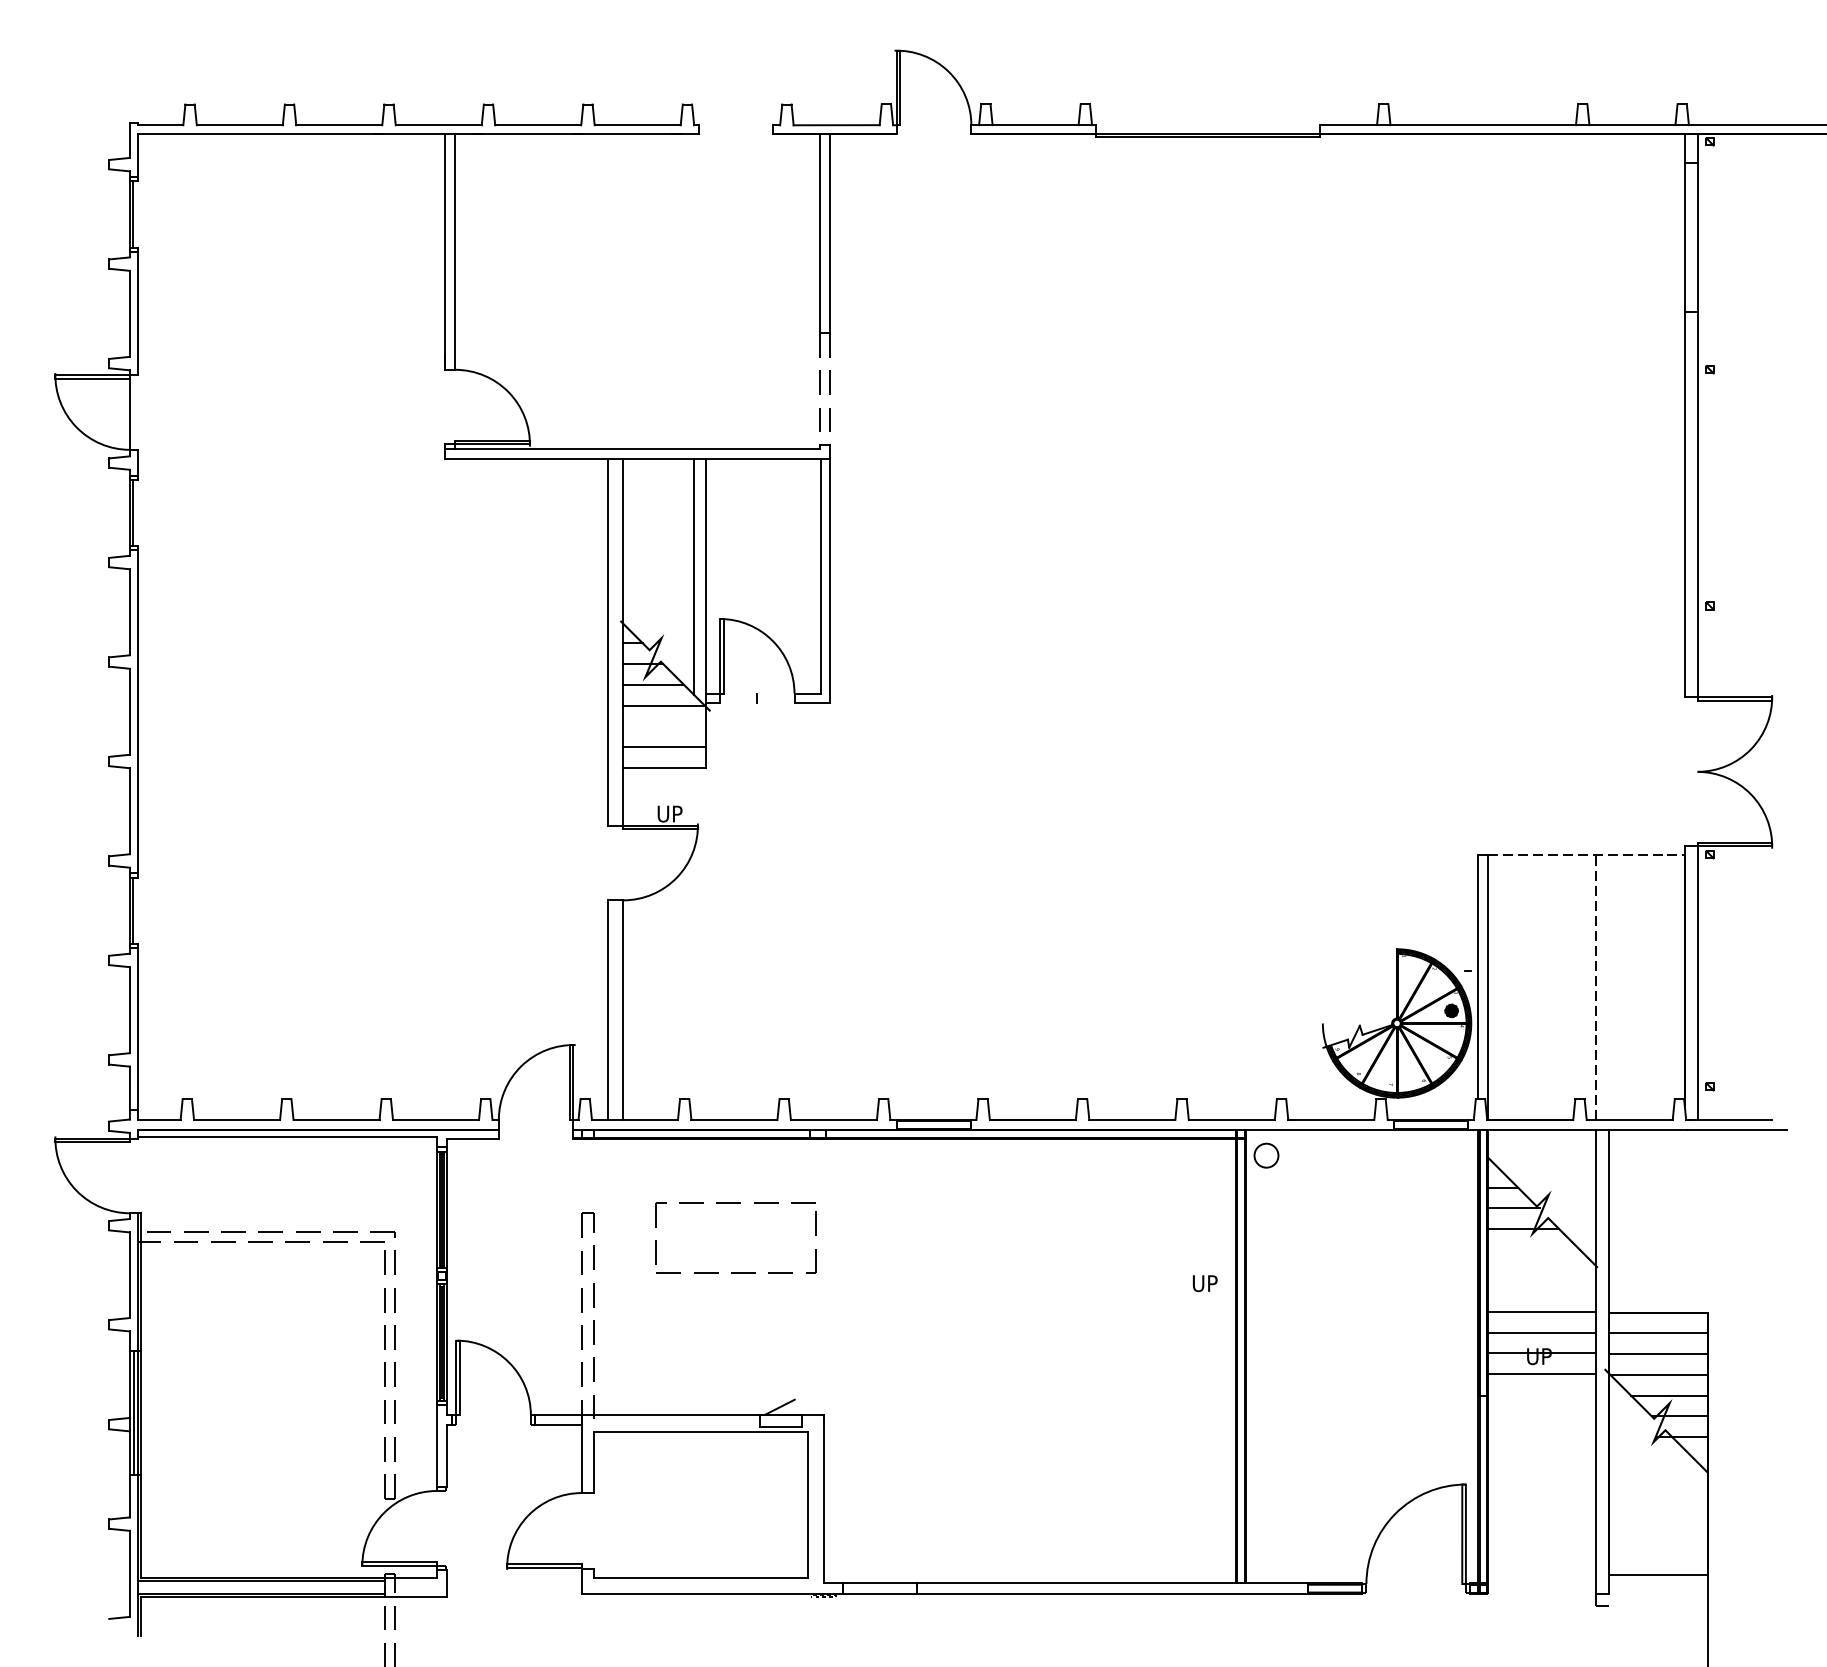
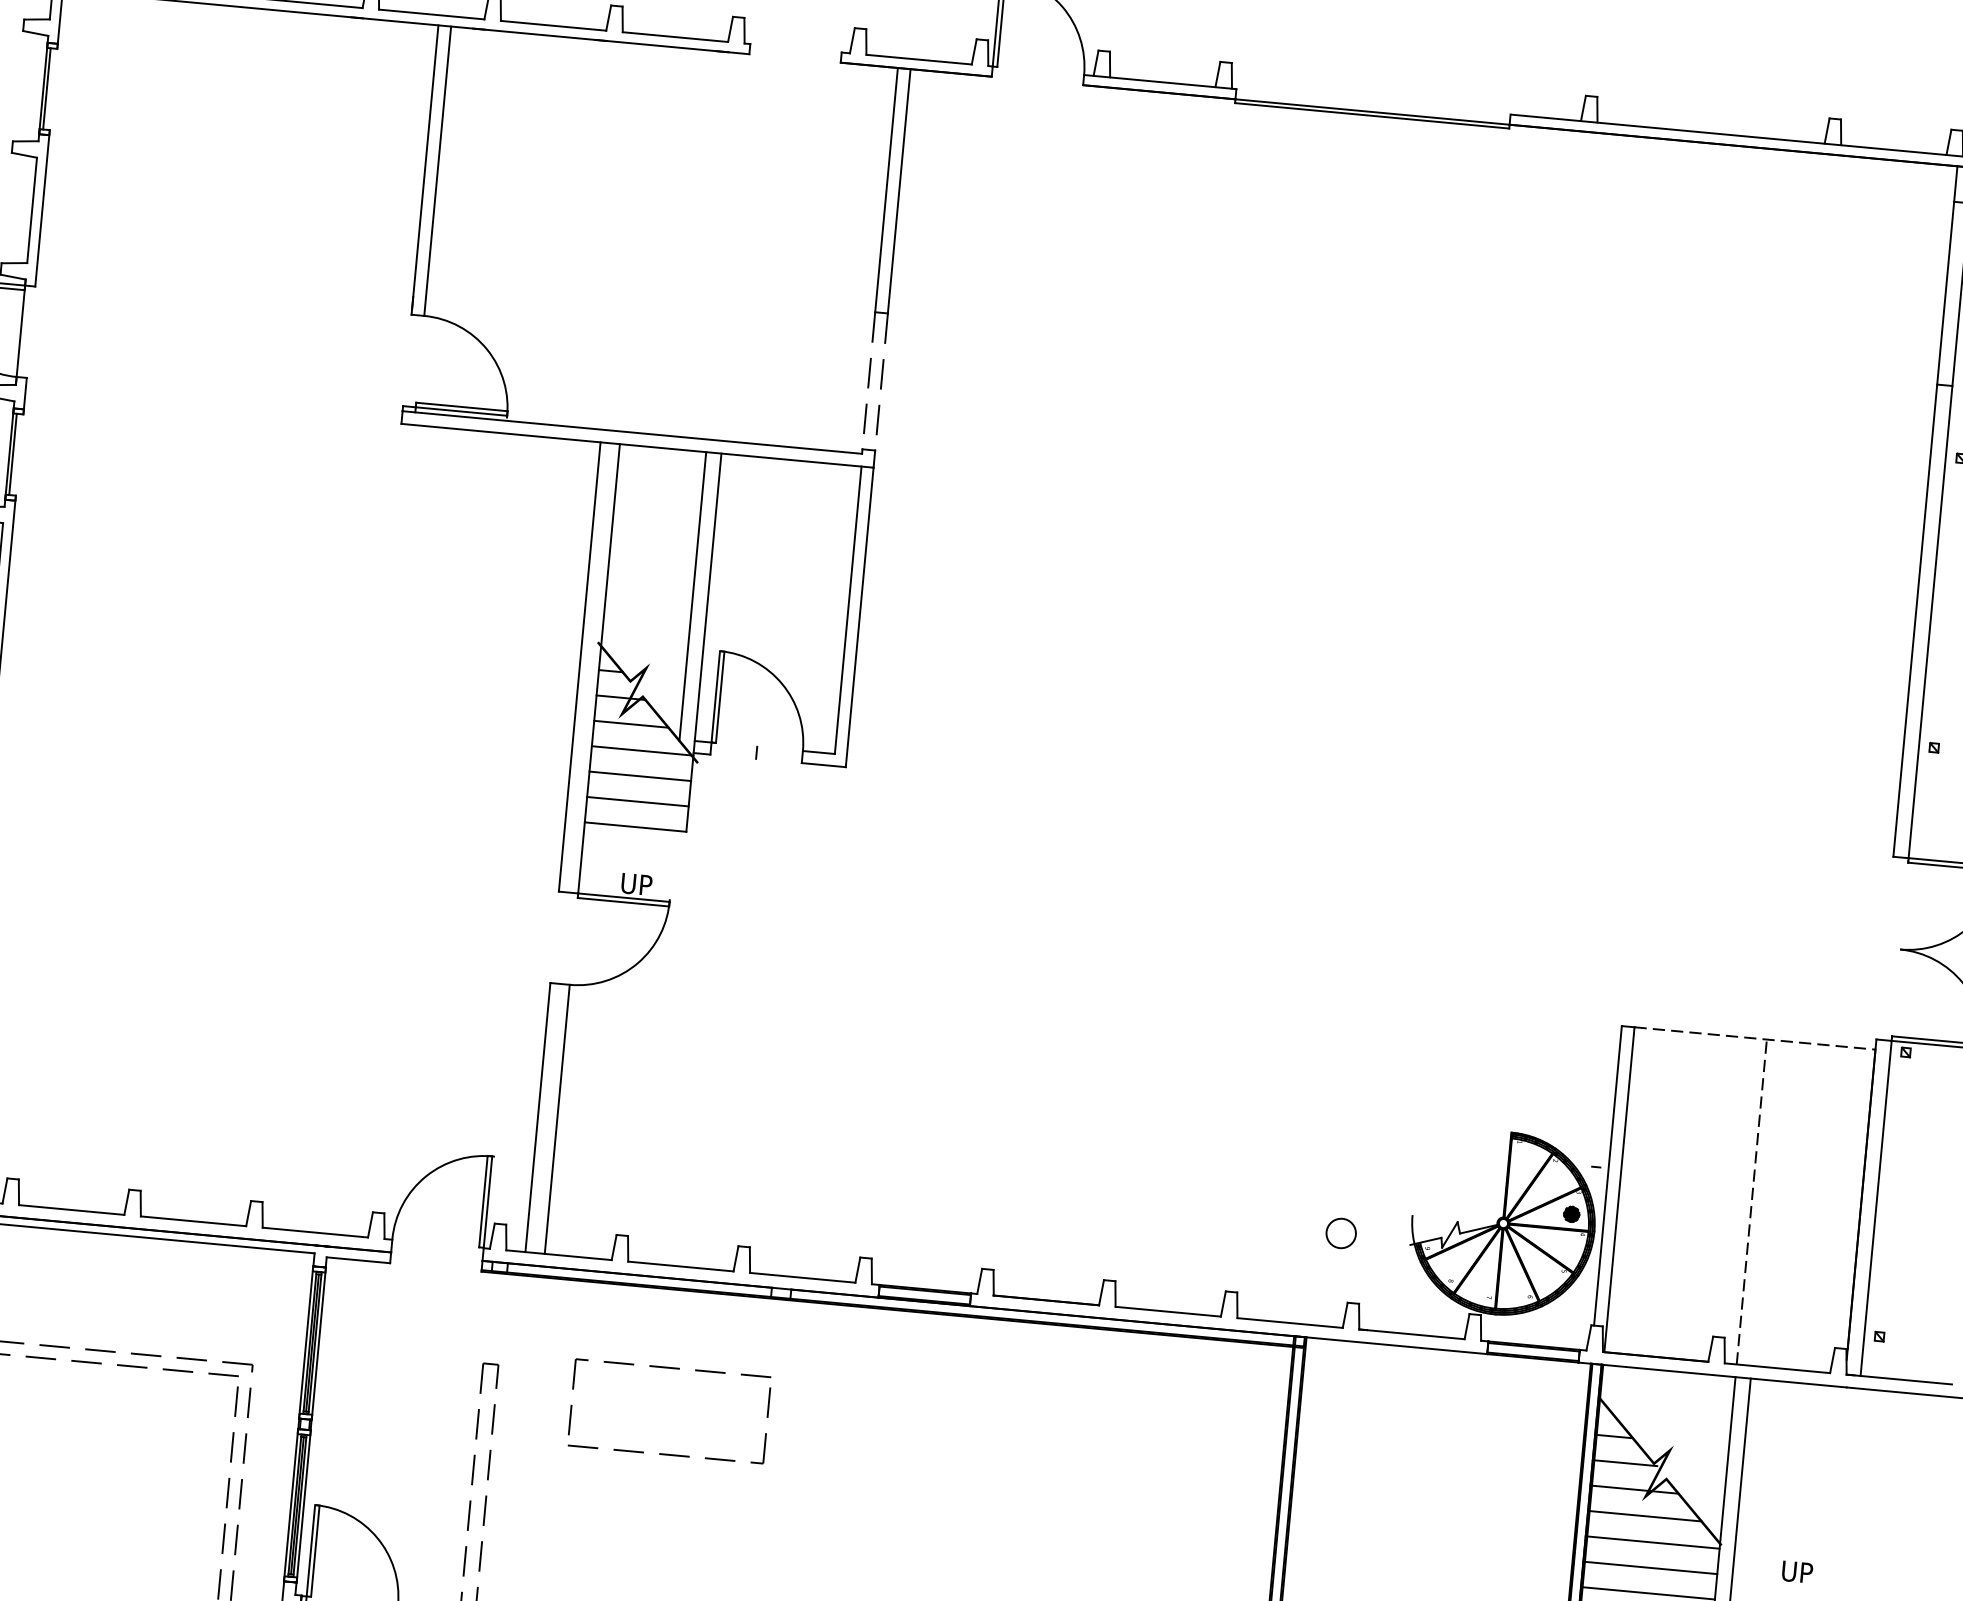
line: (664, 726) -> (639, 776), added
circle: (1266, 1155) -> (1341, 1233), moved
line: (1533, 1249) -> (1644, 1515), added
line: (1541, 1270) -> (1652, 1542), added
text: (1205, 1283) -> (1797, 1572), moved
line: (1541, 1291) -> (1649, 1568), added

